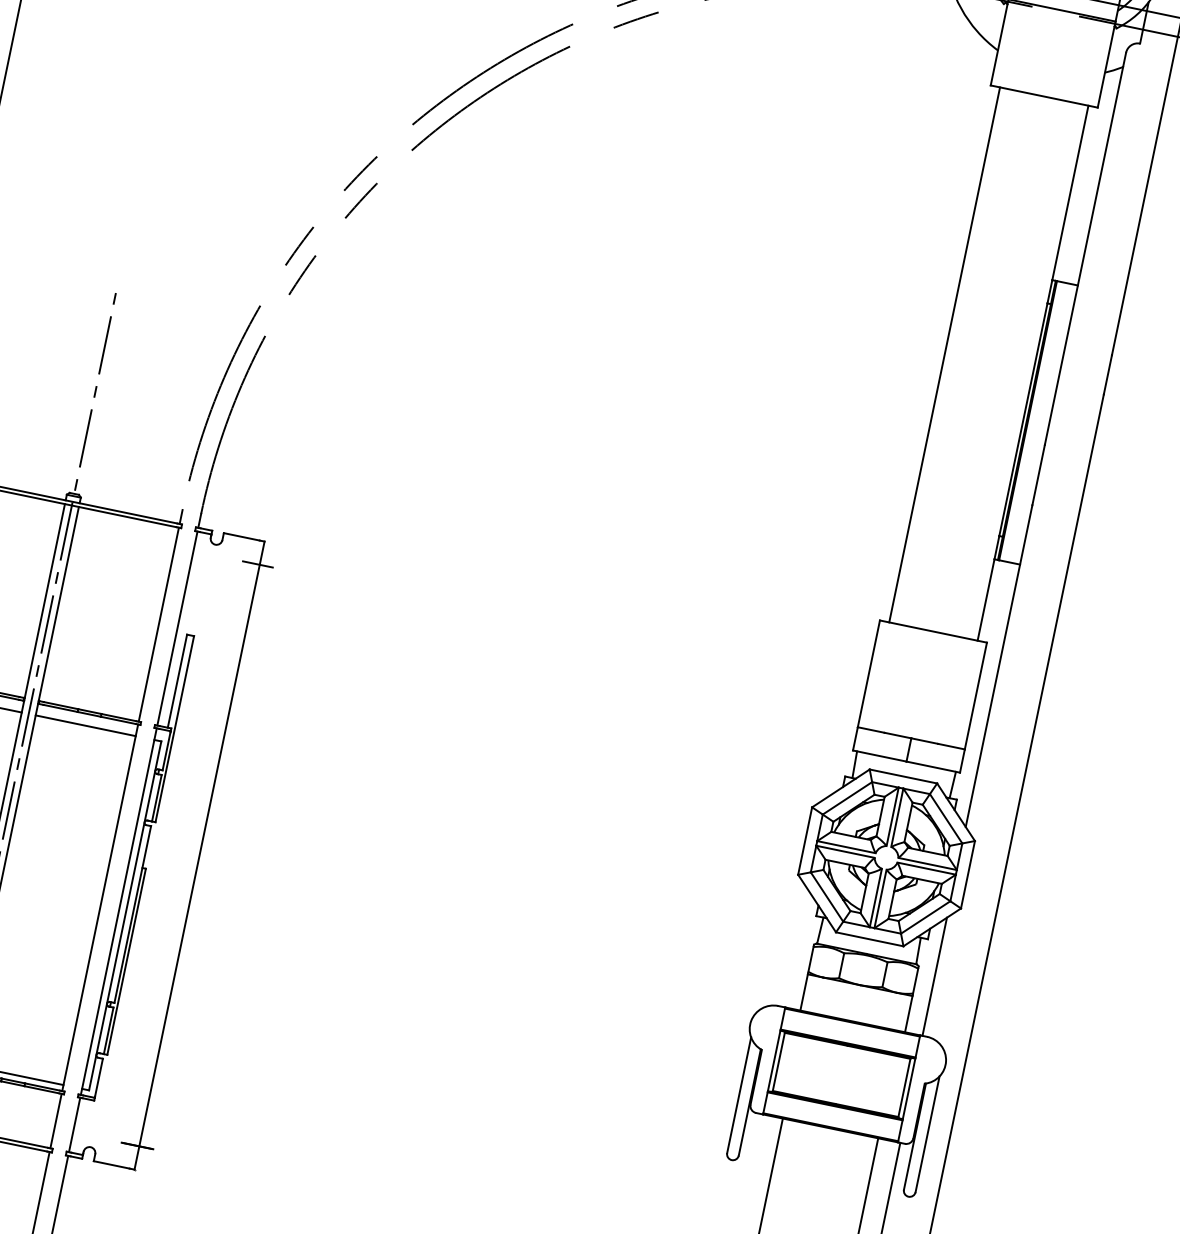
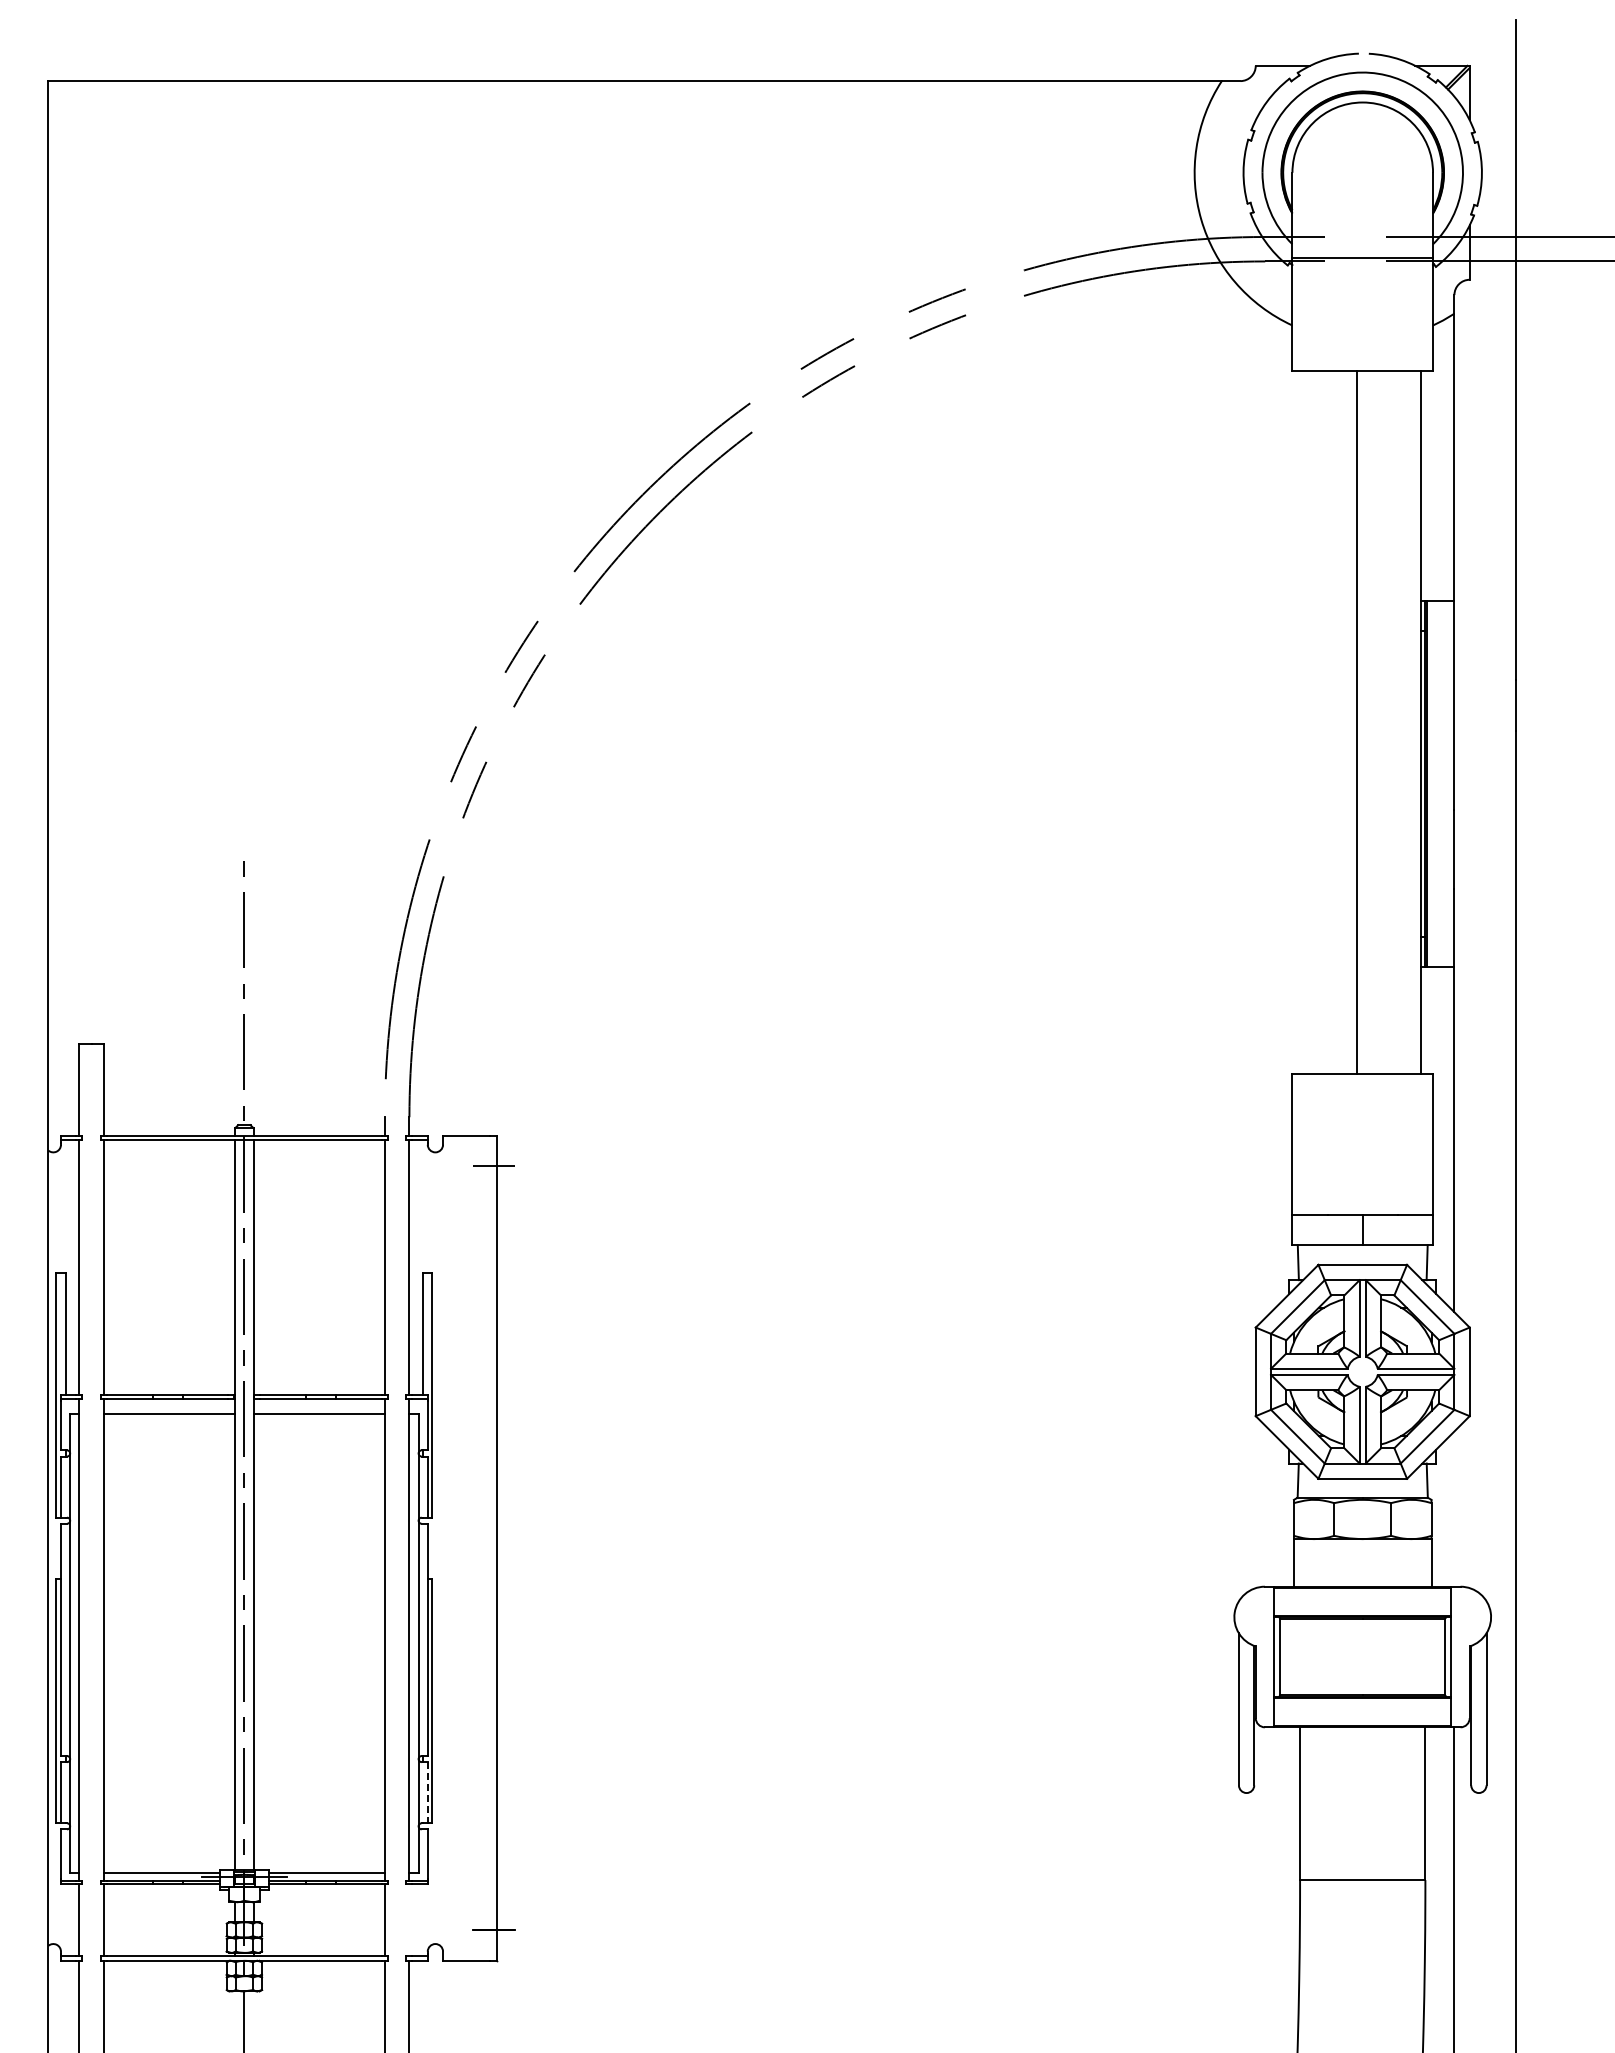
line: (944, 354) -> (1356, 722), moved
line: (934, 976) -> (1454, 1508), removed
line: (108, 1030) -> (427, 1792), solid -> dashed
line: (74, 1124) -> (409, 1919), removed

